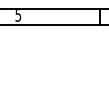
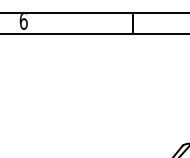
text: (18, 15) -> (23, 21), 5 -> 6

